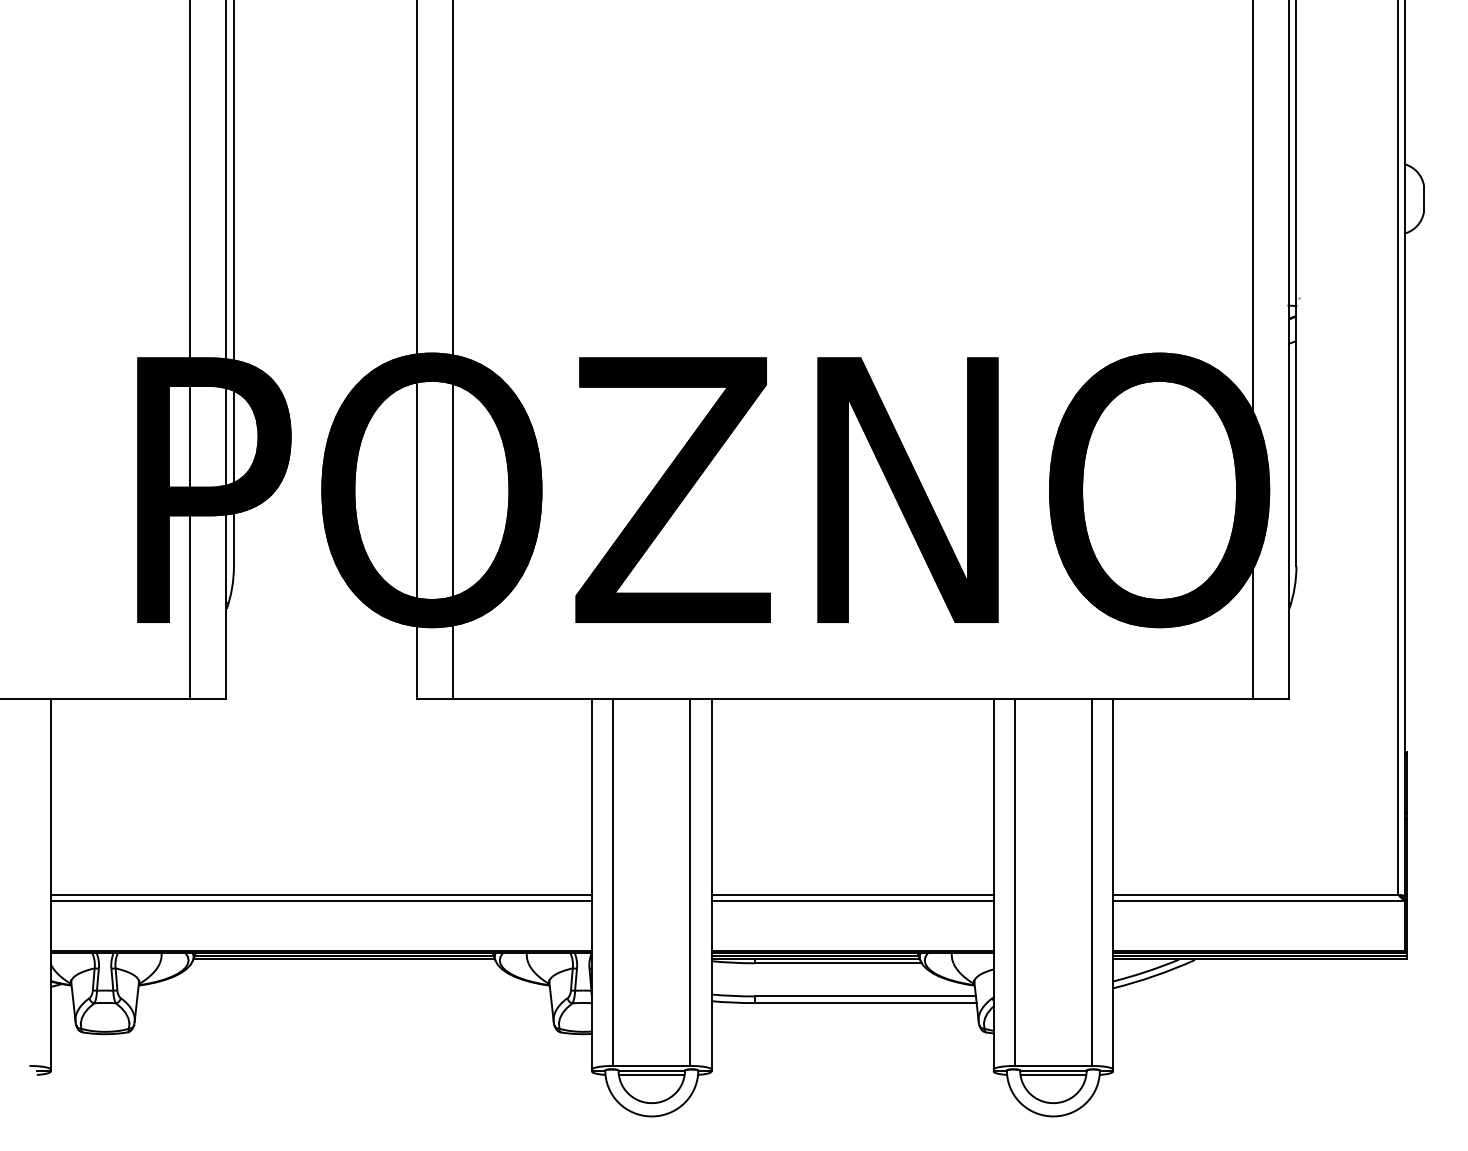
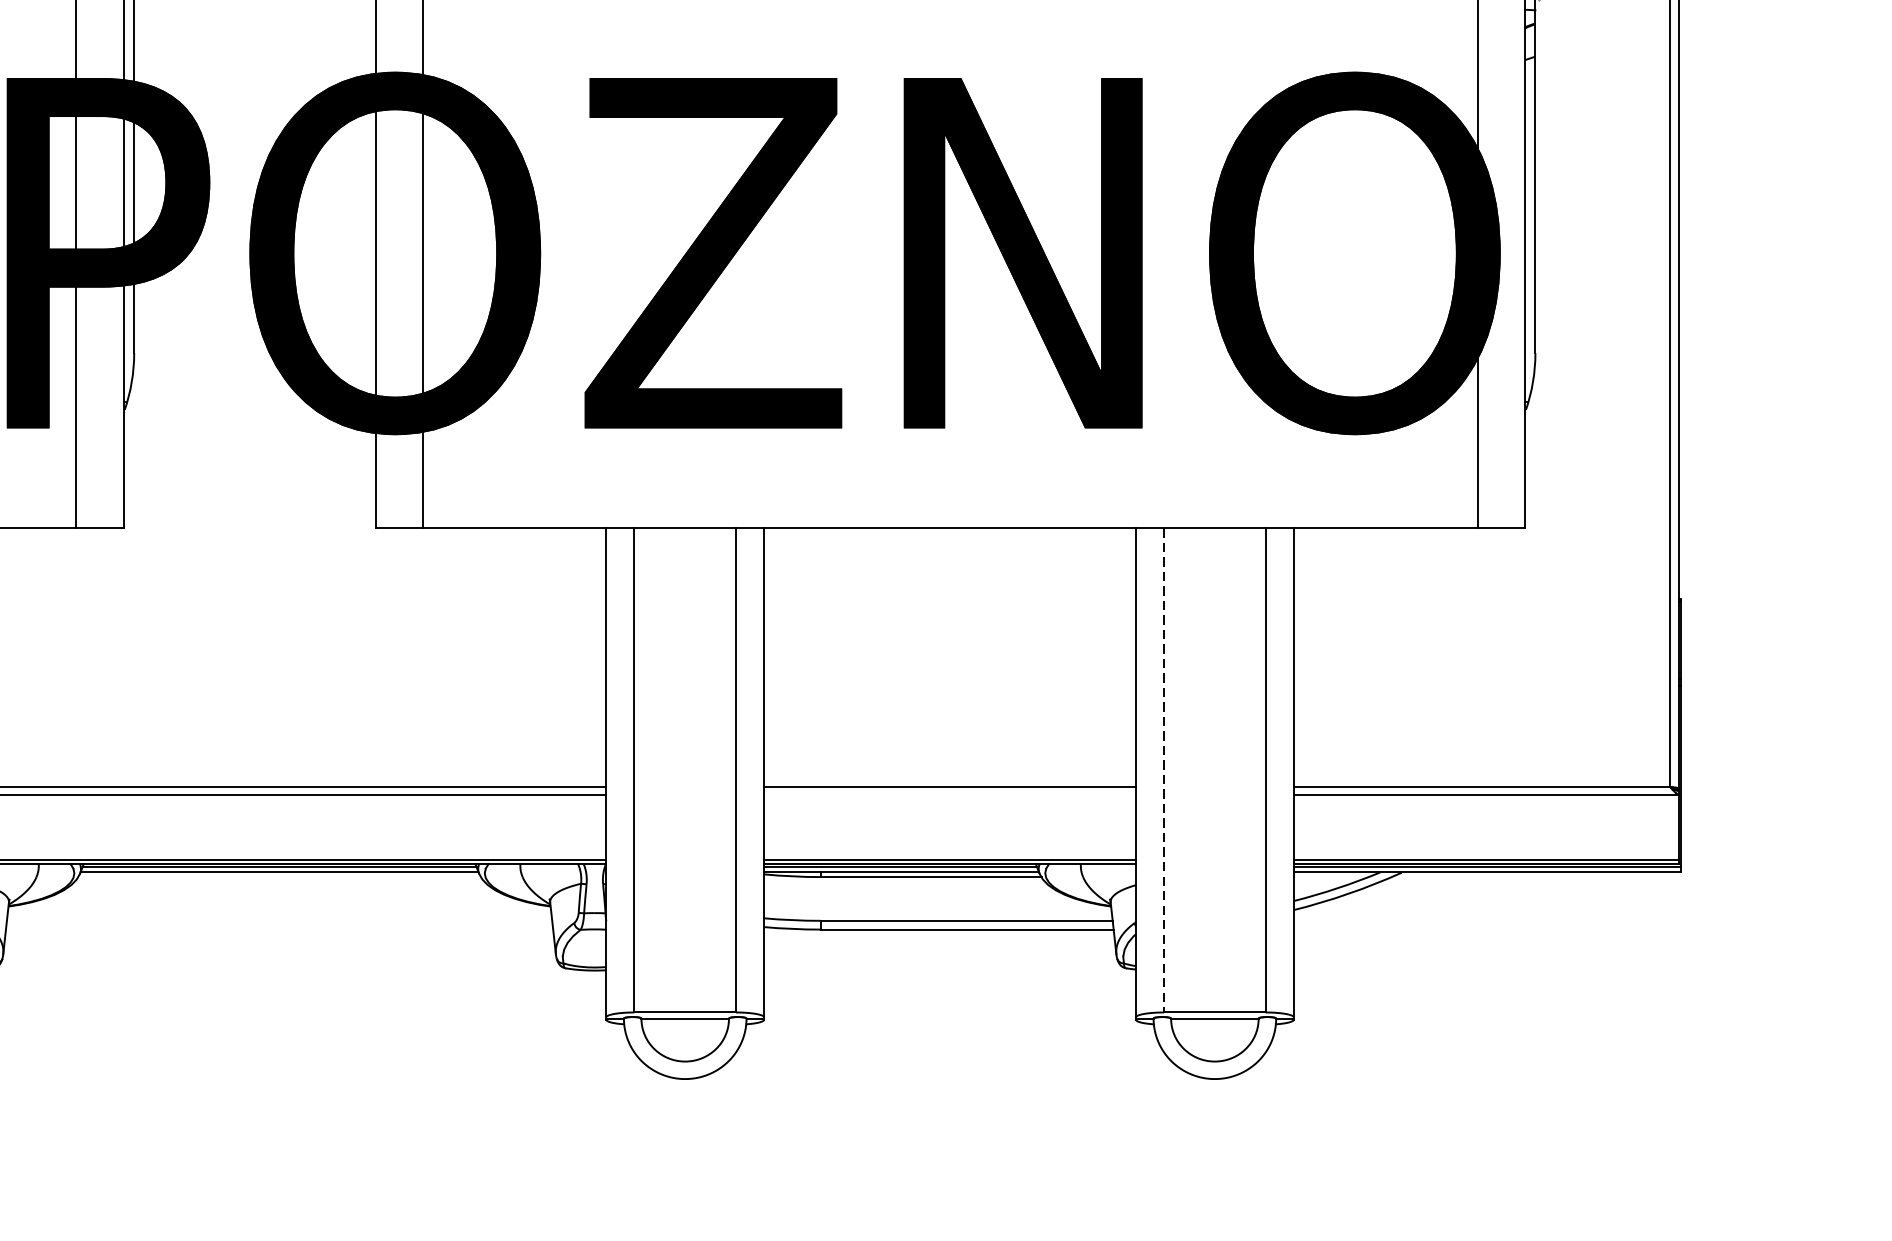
line: (1014, 882) -> (1163, 770), solid -> dashed
line: (852, 901) -> (949, 795), removed
line: (651, 1075) -> (684, 1025), removed
line: (1053, 1075) -> (1215, 1025), removed

